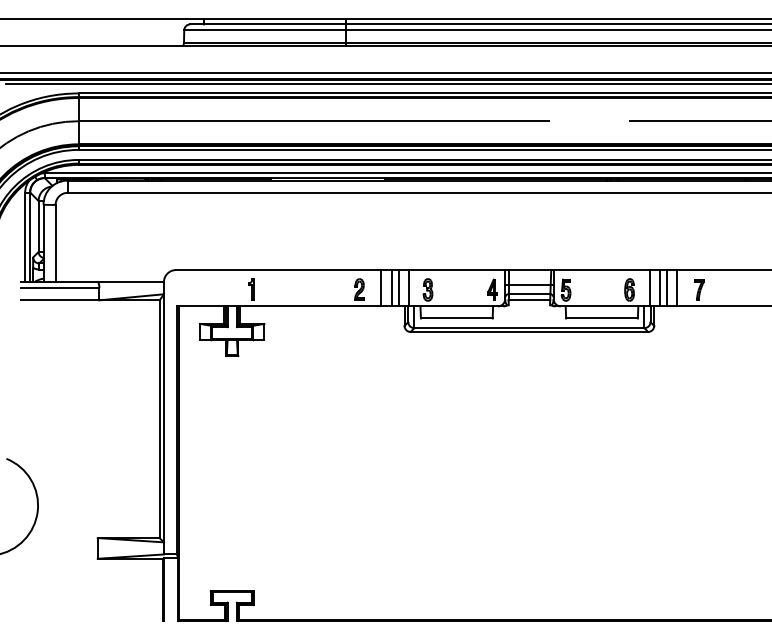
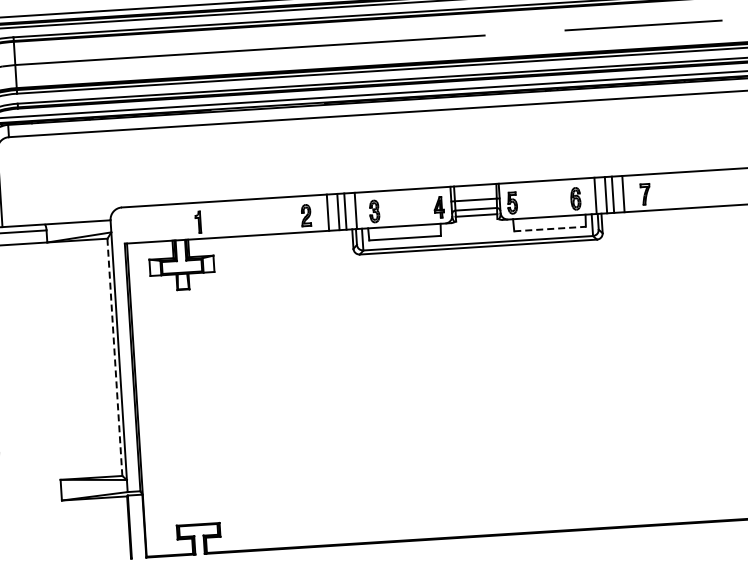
line: (602, 318) -> (550, 229), solid -> dashed
line: (159, 419) -> (114, 357), solid -> dashed

